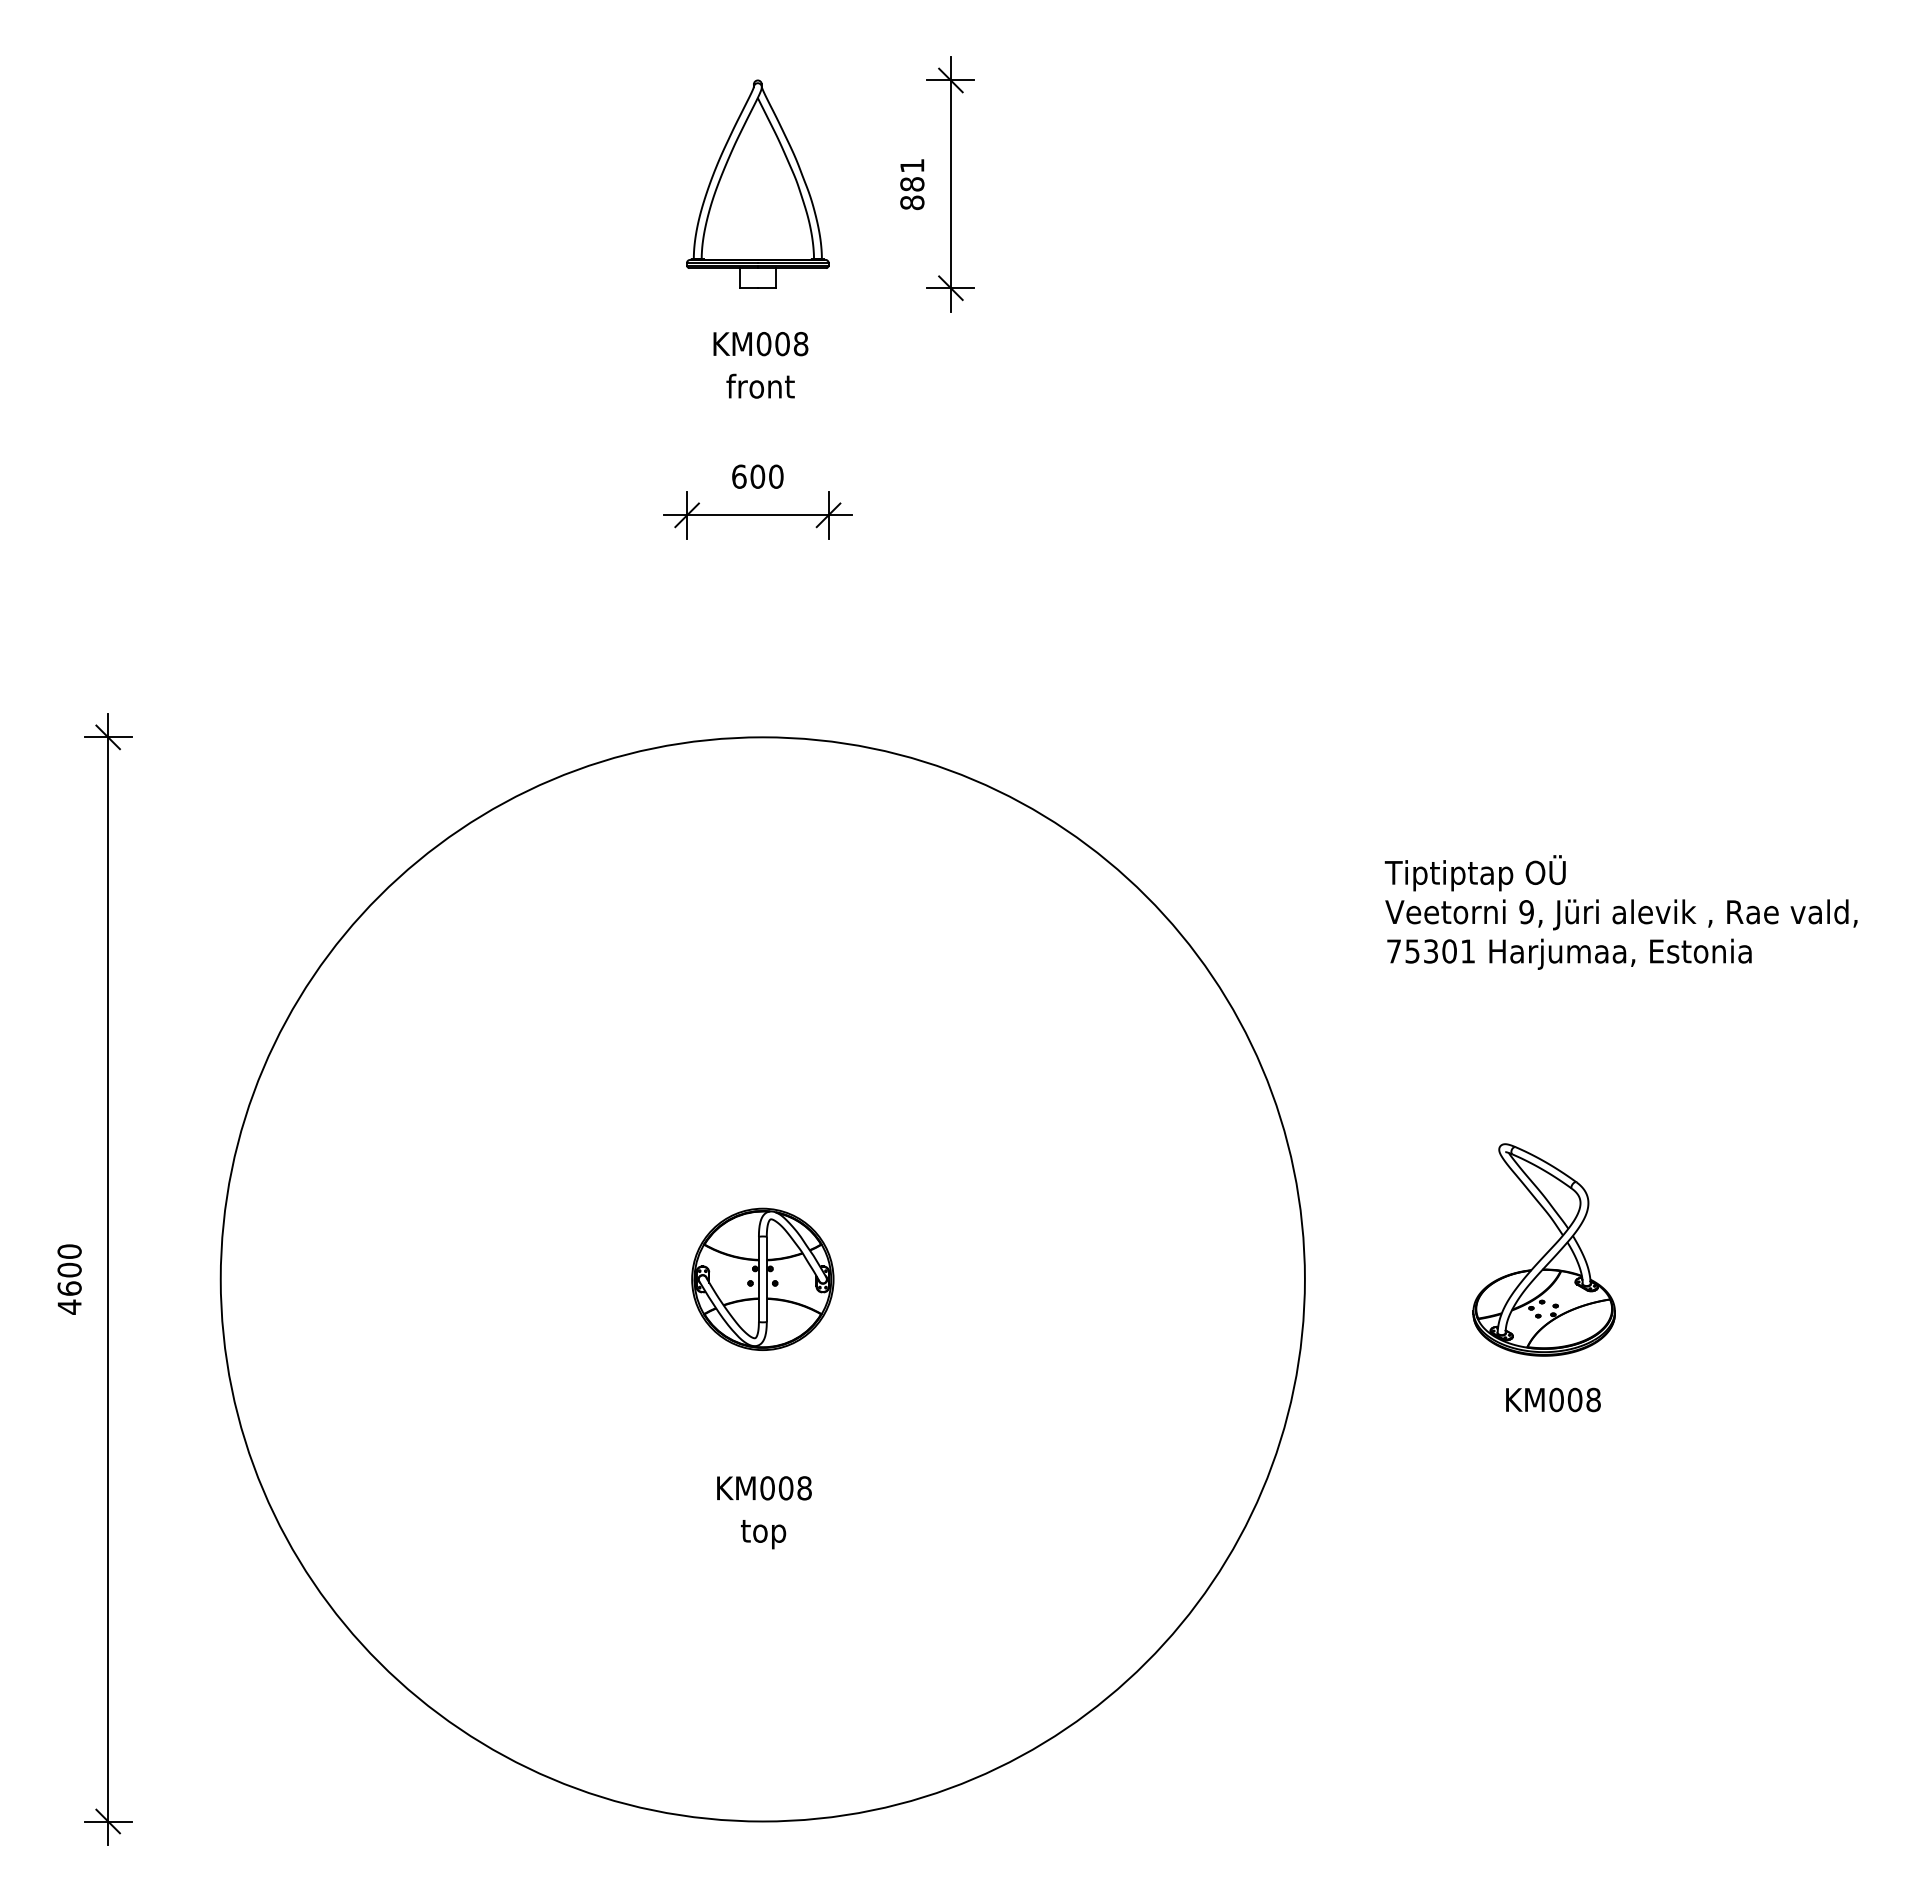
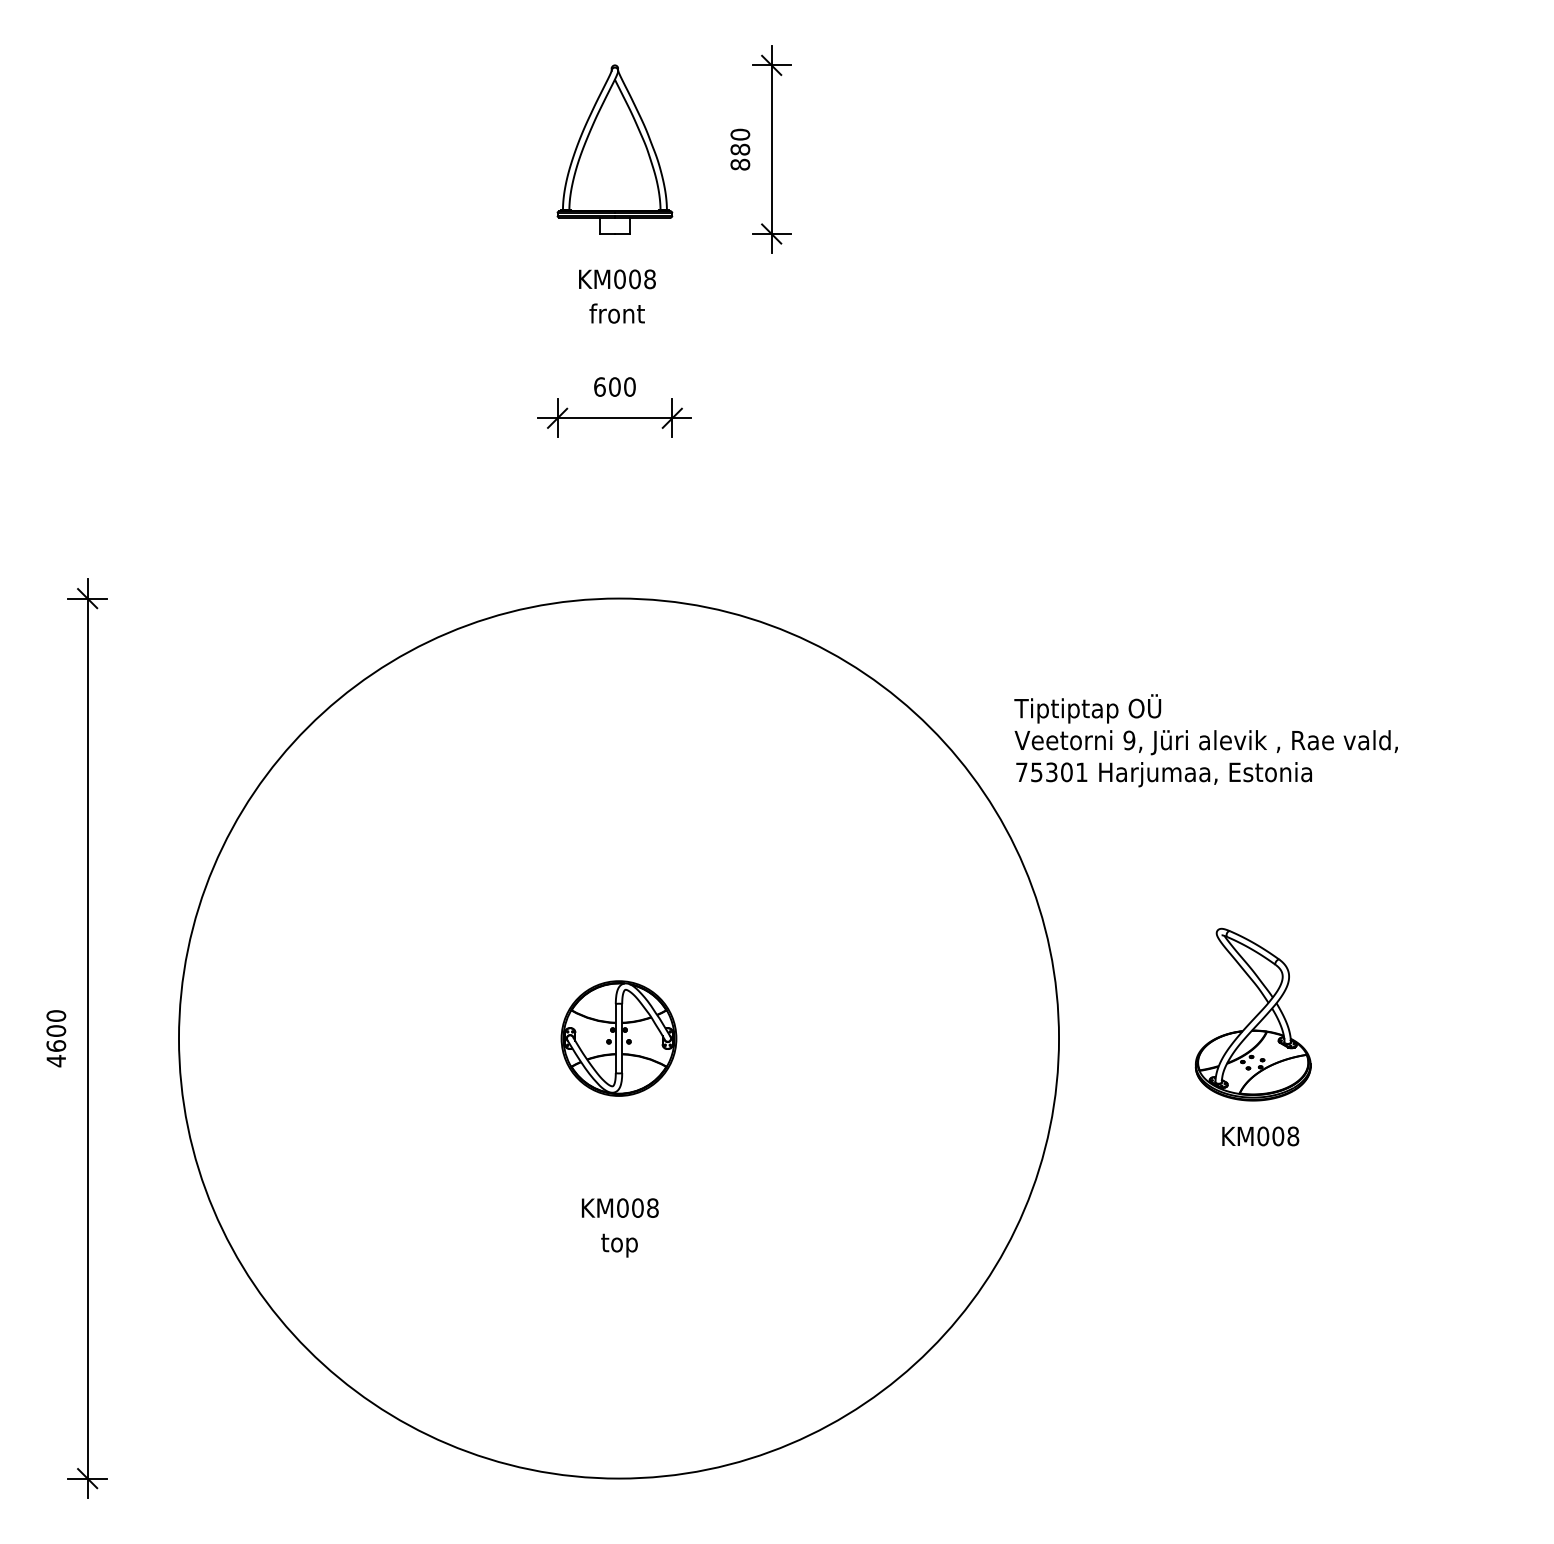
text: (912, 165) -> (740, 134), 881 -> 880
text: (1620, 912) -> (1205, 740), moved

